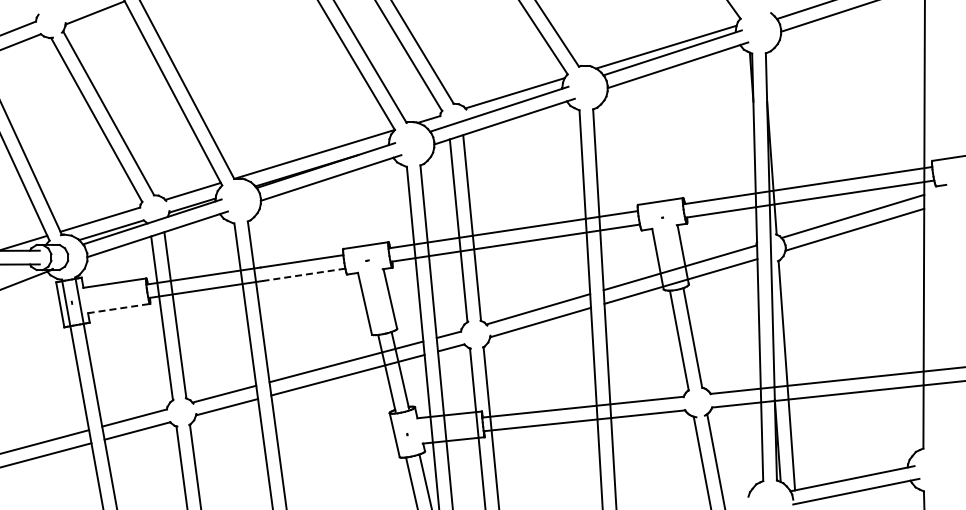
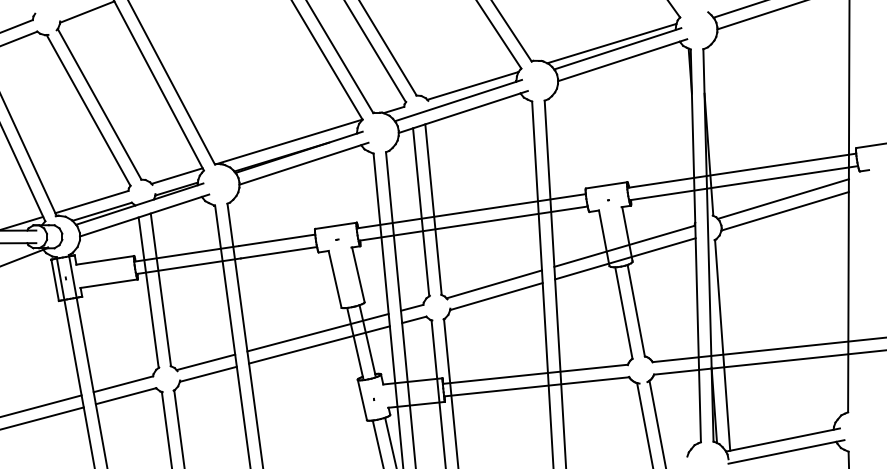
line: (303, 274) -> (278, 252), dashed -> solid
line: (119, 308) -> (109, 283), dashed -> solid

